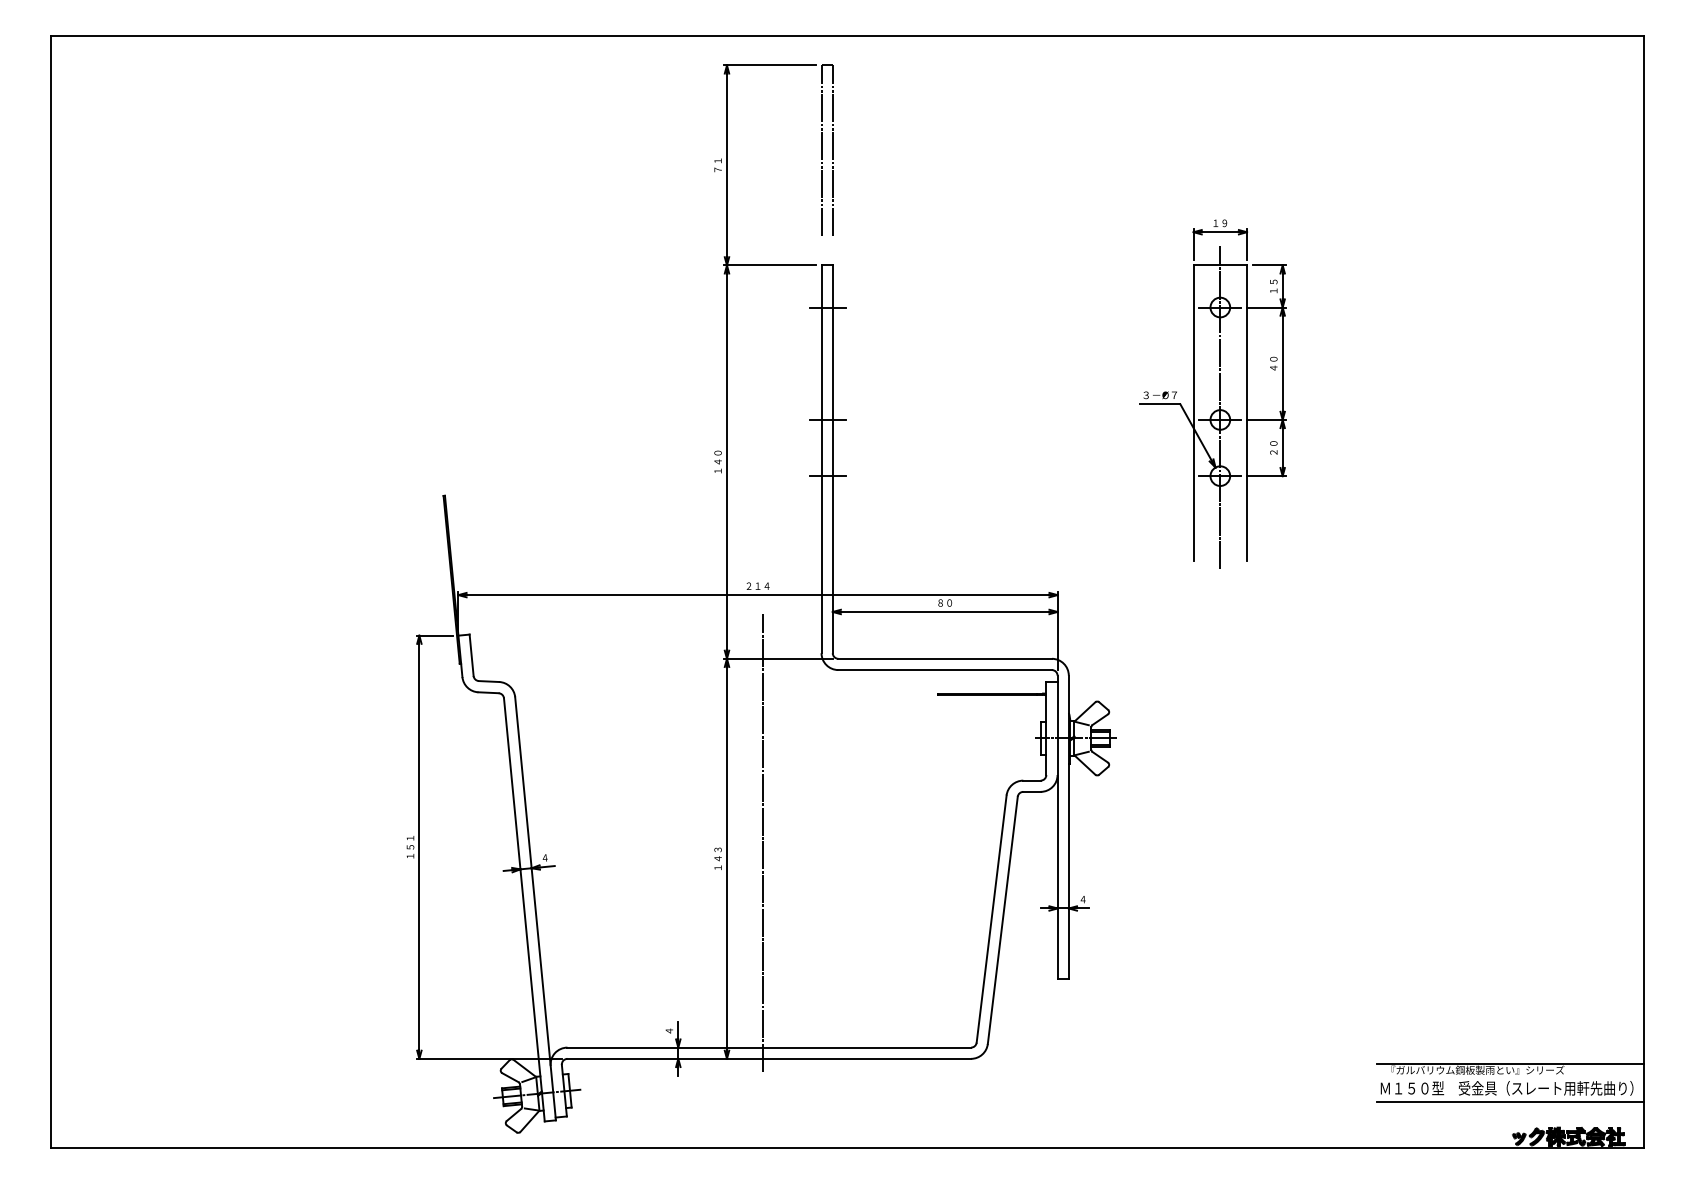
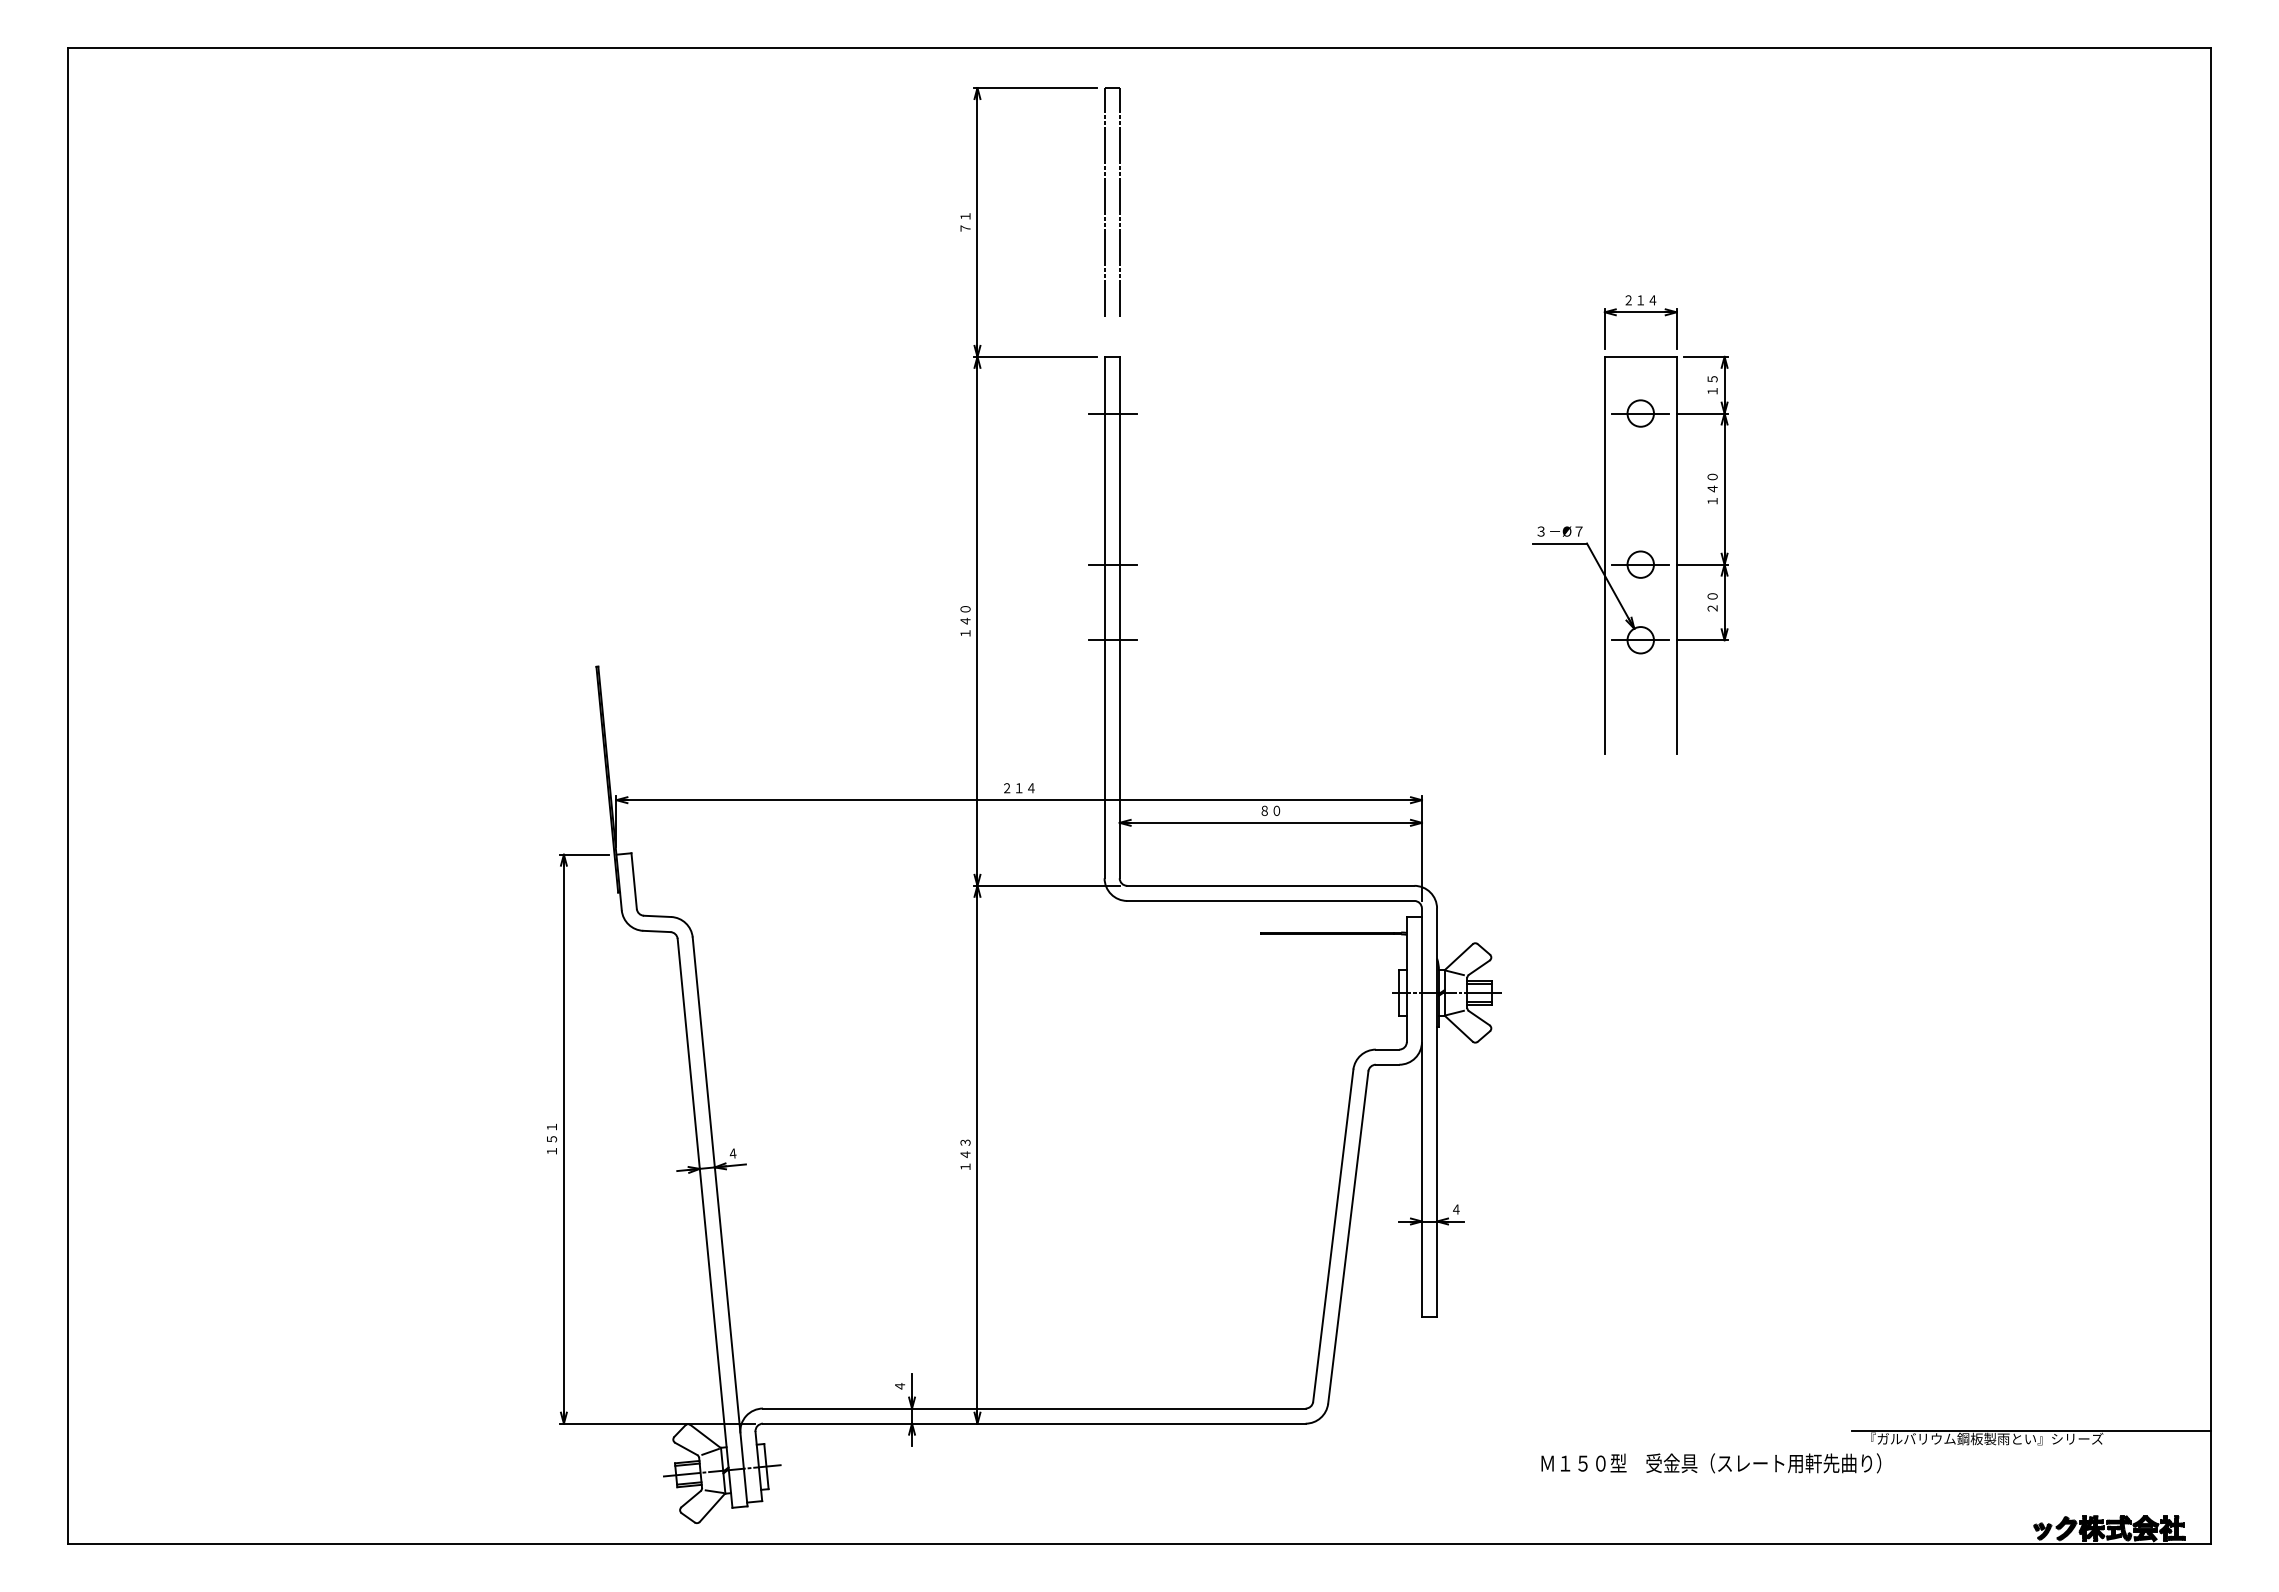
text: (1220, 223) -> (1640, 300), １９ -> ２１４
text: (1273, 363) -> (1712, 488), ４０ -> １４０
line: (1220, 407) -> (1640, 547), removed
line: (762, 842) -> (1025, 1132), removed
text: (1507, 1088) -> (1711, 1463), moved
line: (1510, 1101) -> (2030, 1481), removed

